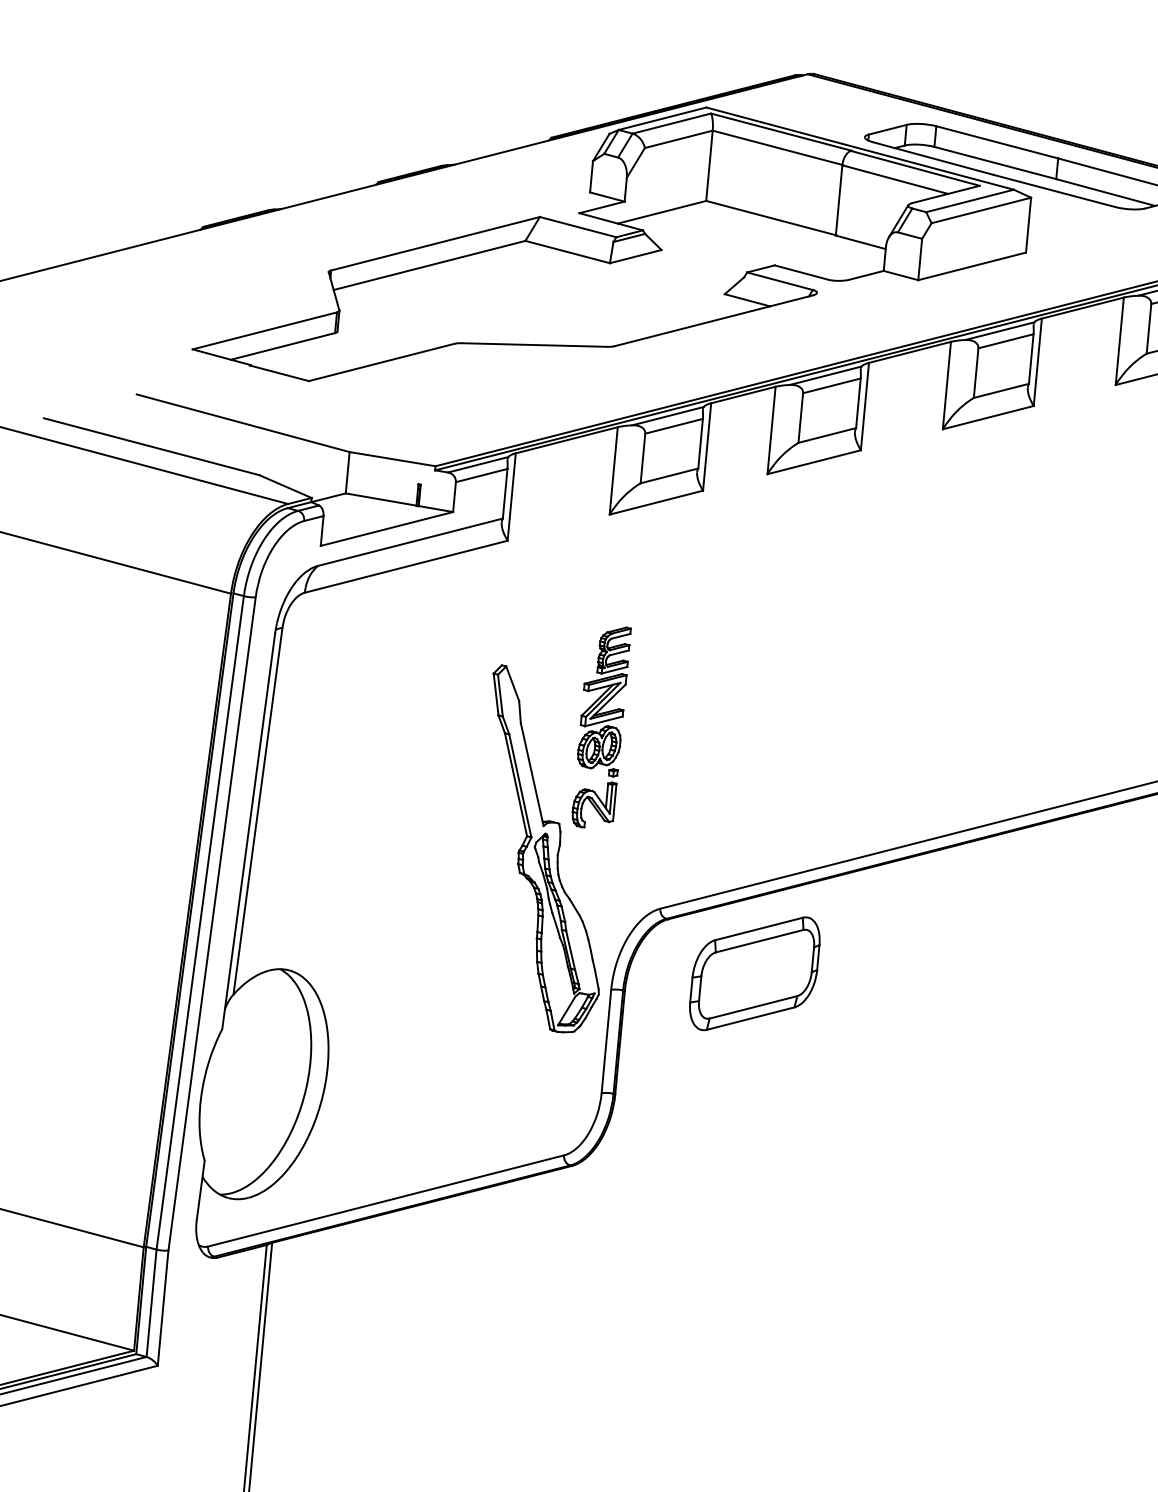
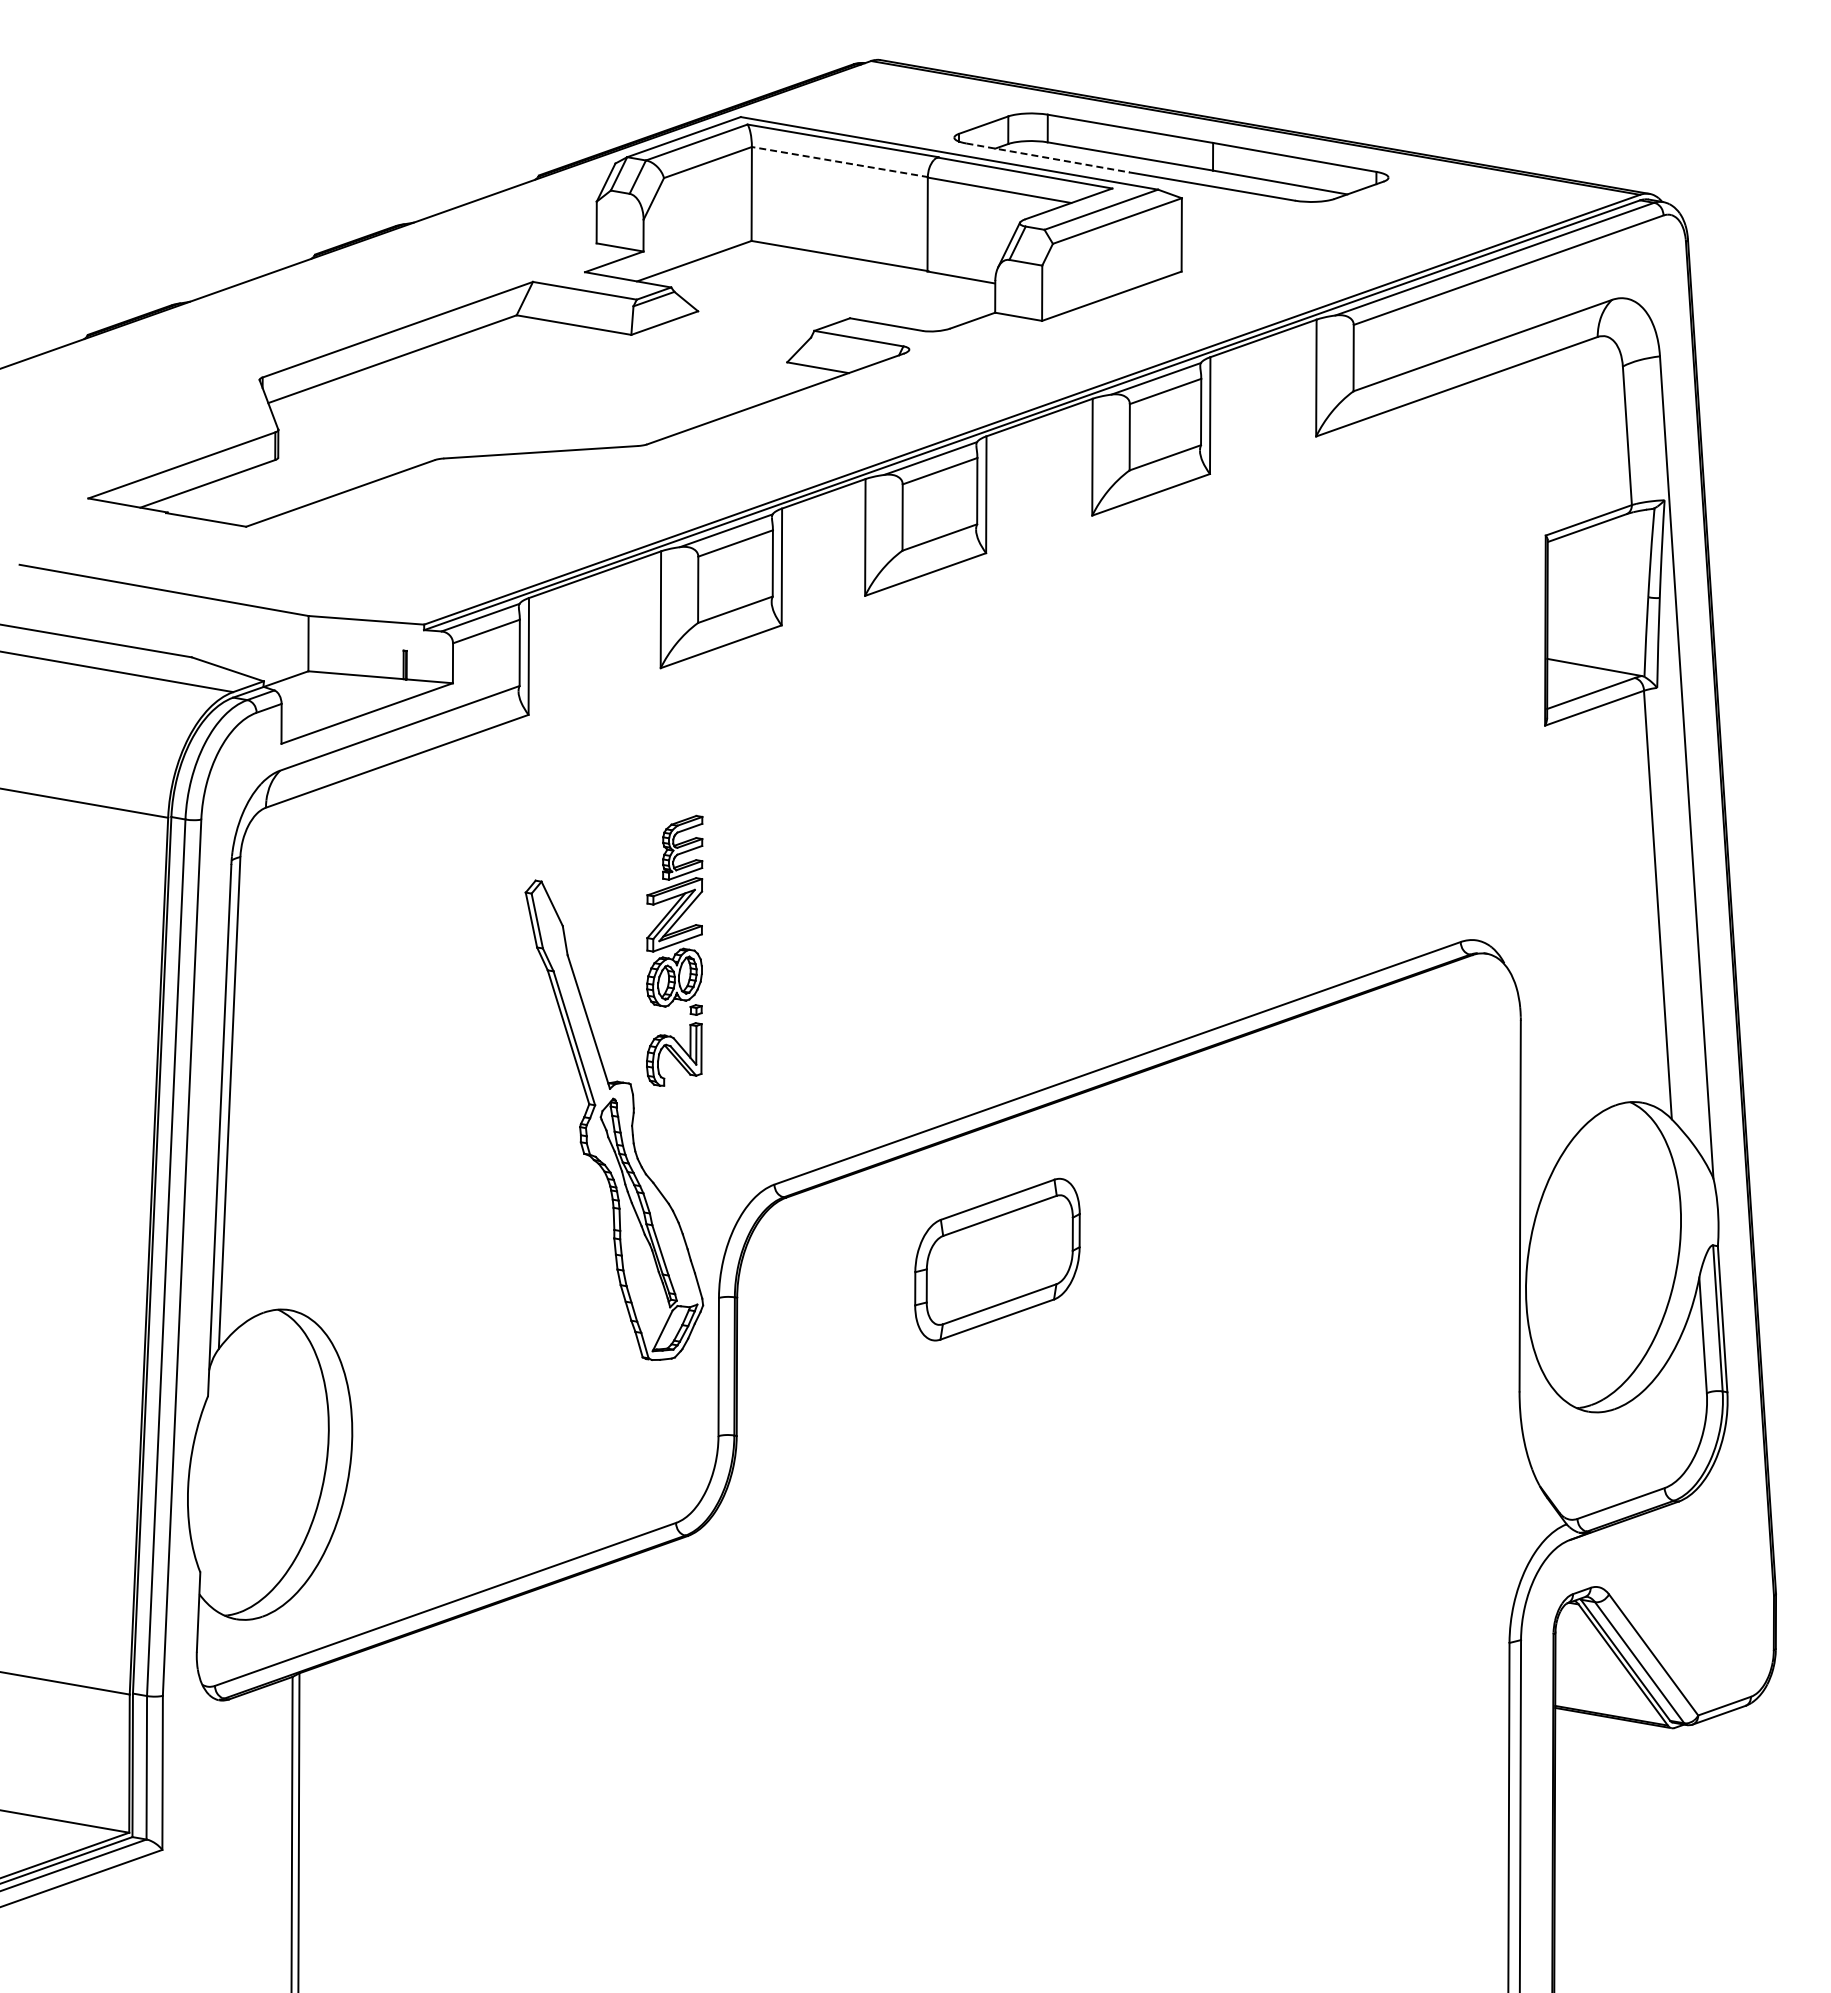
line: (778, 148) -> (840, 162), solid -> dashed
line: (934, 158) -> (1048, 157), solid -> dashed
part: (754, 973) -> (997, 1259), moved

